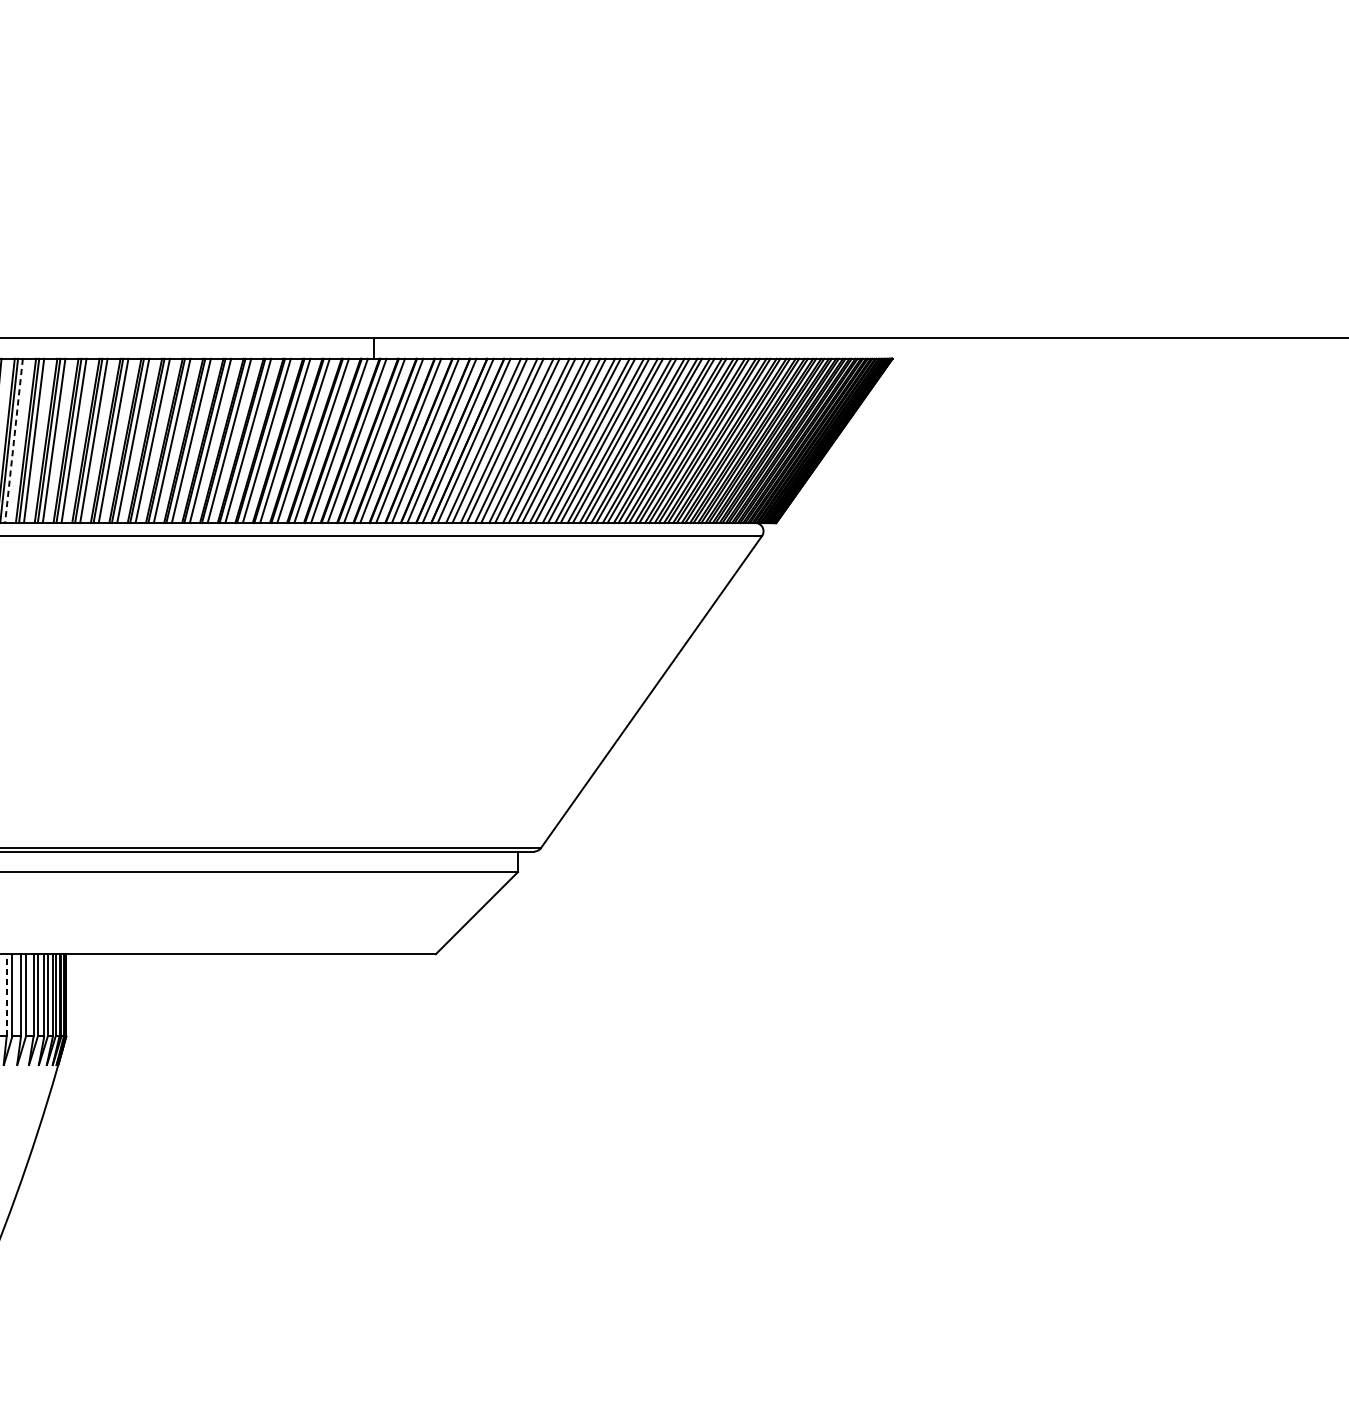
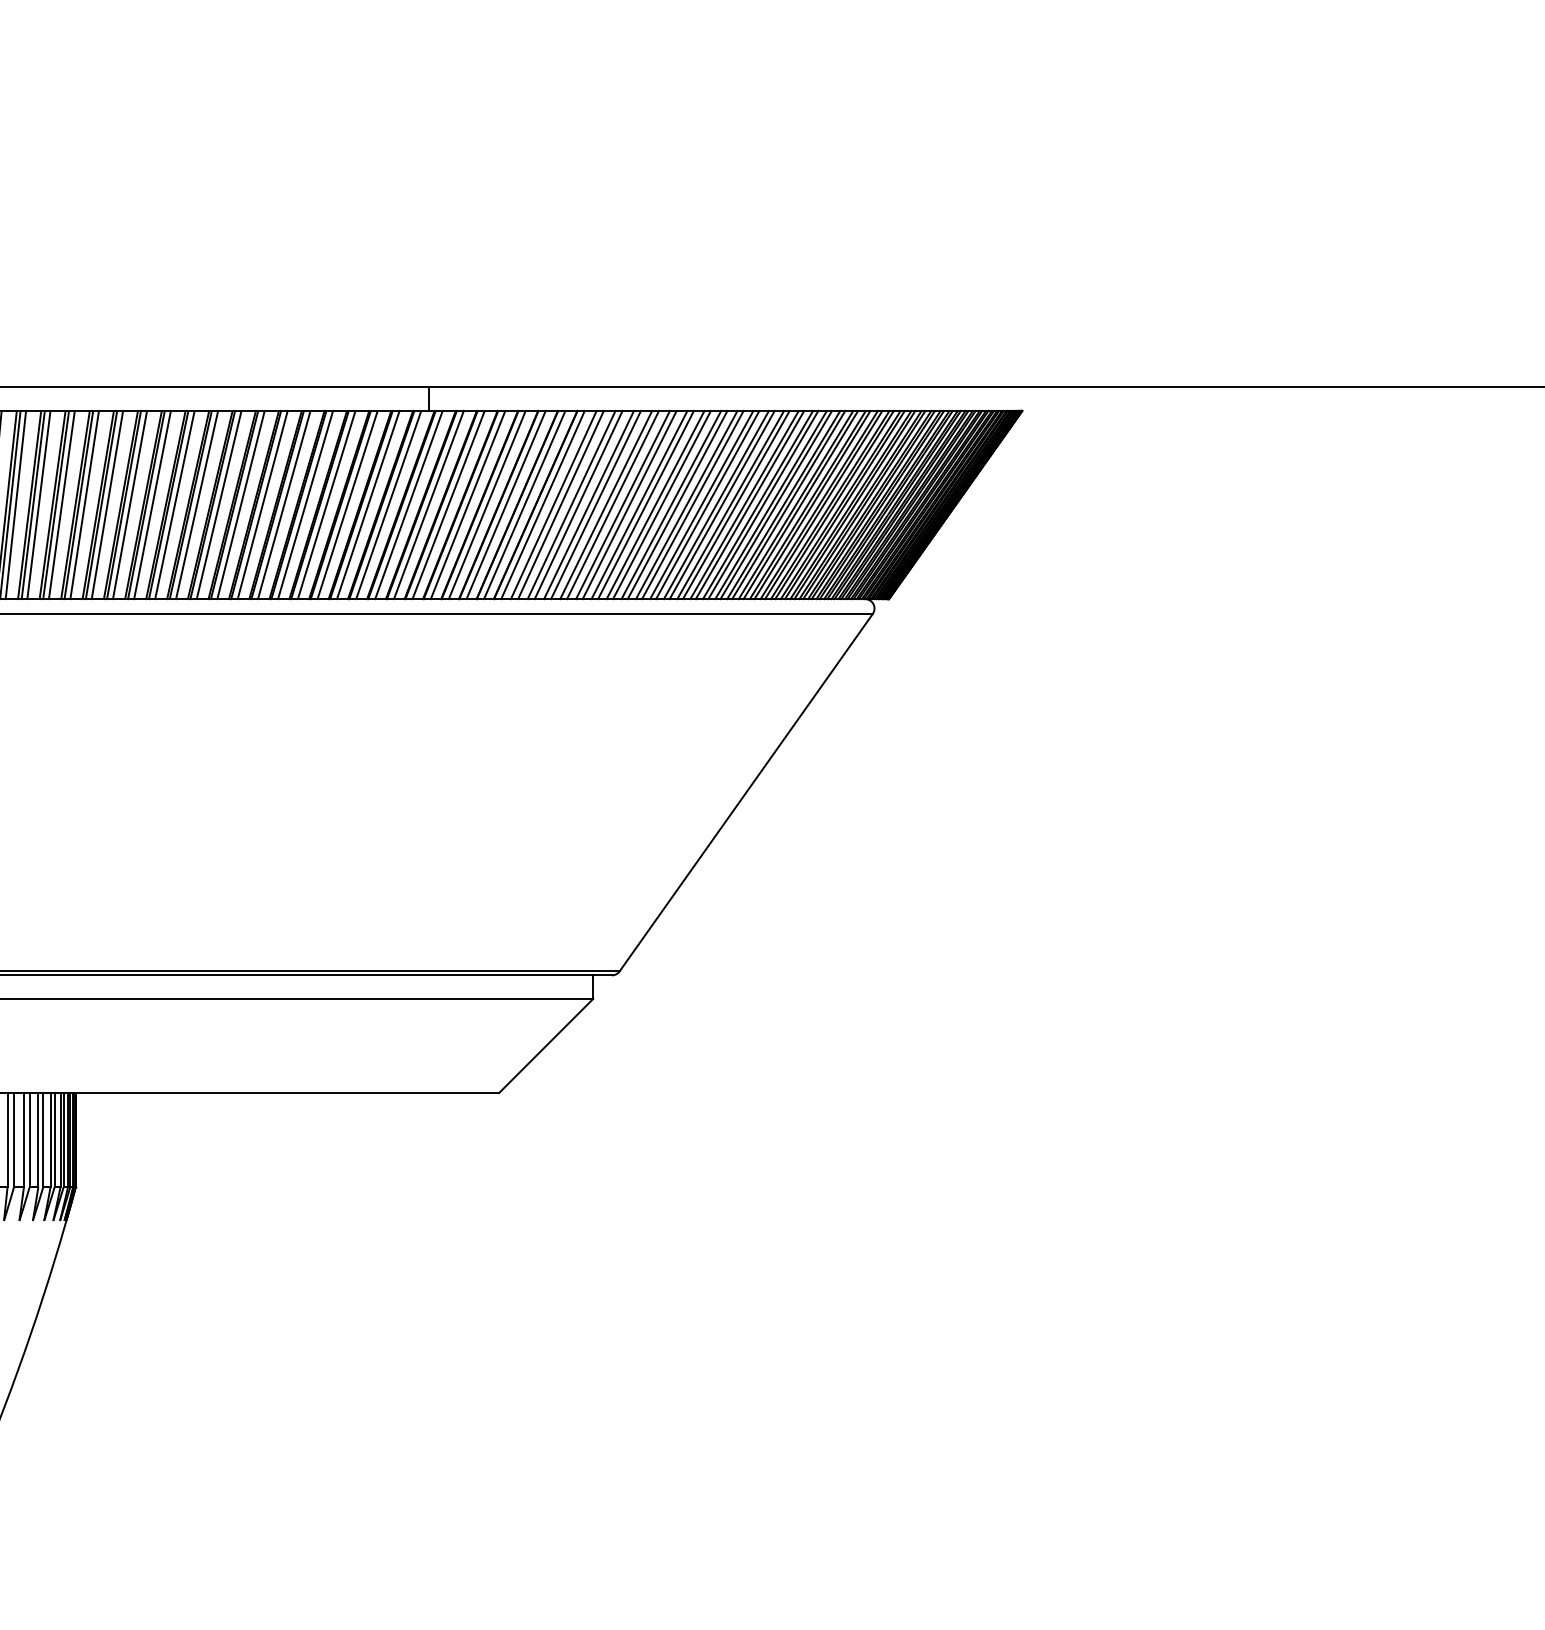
line: (13, 441) -> (15, 505), dashed -> solid
line: (6, 994) -> (7, 1139), dashed -> solid

